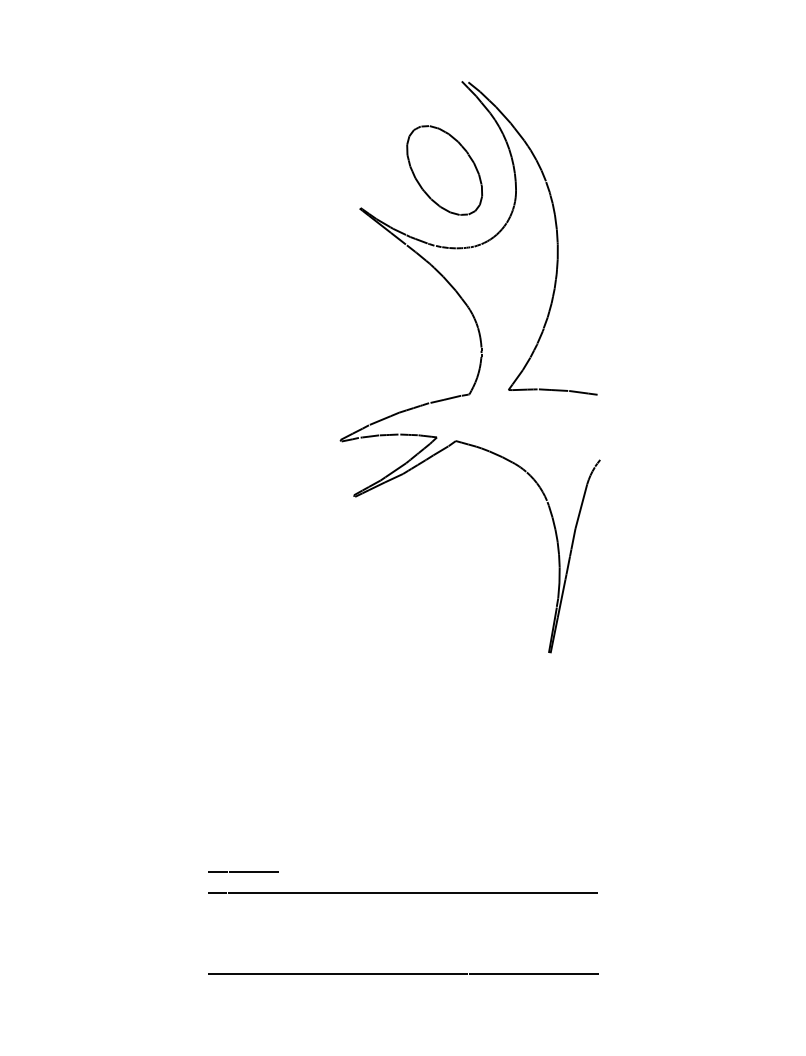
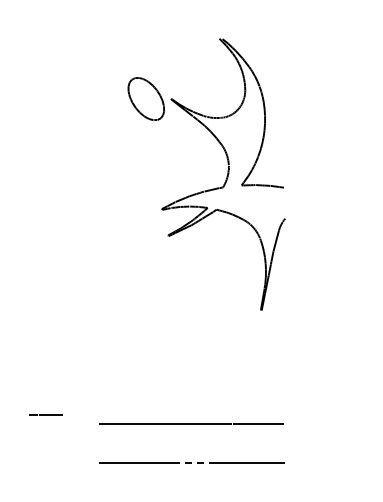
part: (442, 169) -> (145, 98), moved
line: (243, 871) -> (45, 414), moved
line: (413, 972) -> (196, 462), solid -> dashed

